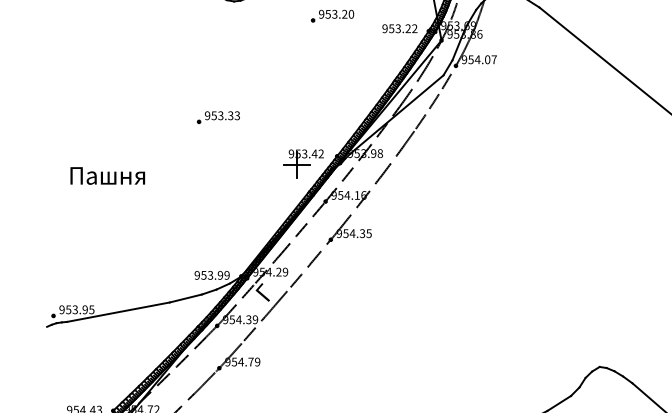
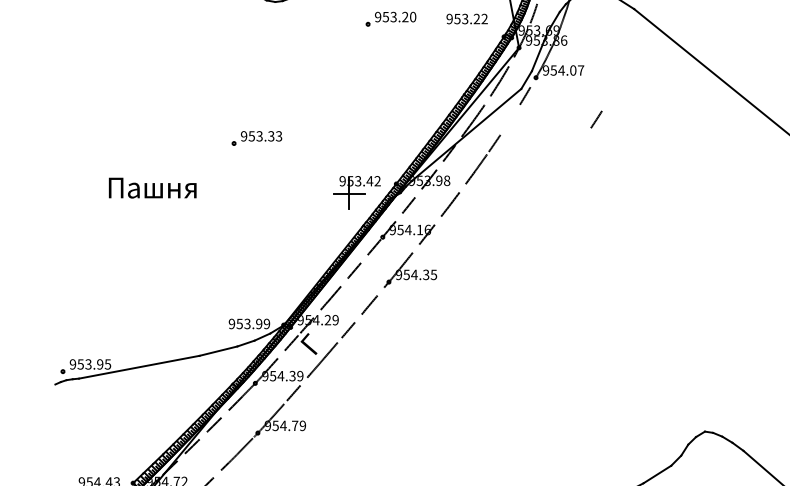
text: (399, 28) -> (466, 18), moved
line: (434, 101) -> (596, 119), moved
text: (107, 175) -> (152, 187), moved

